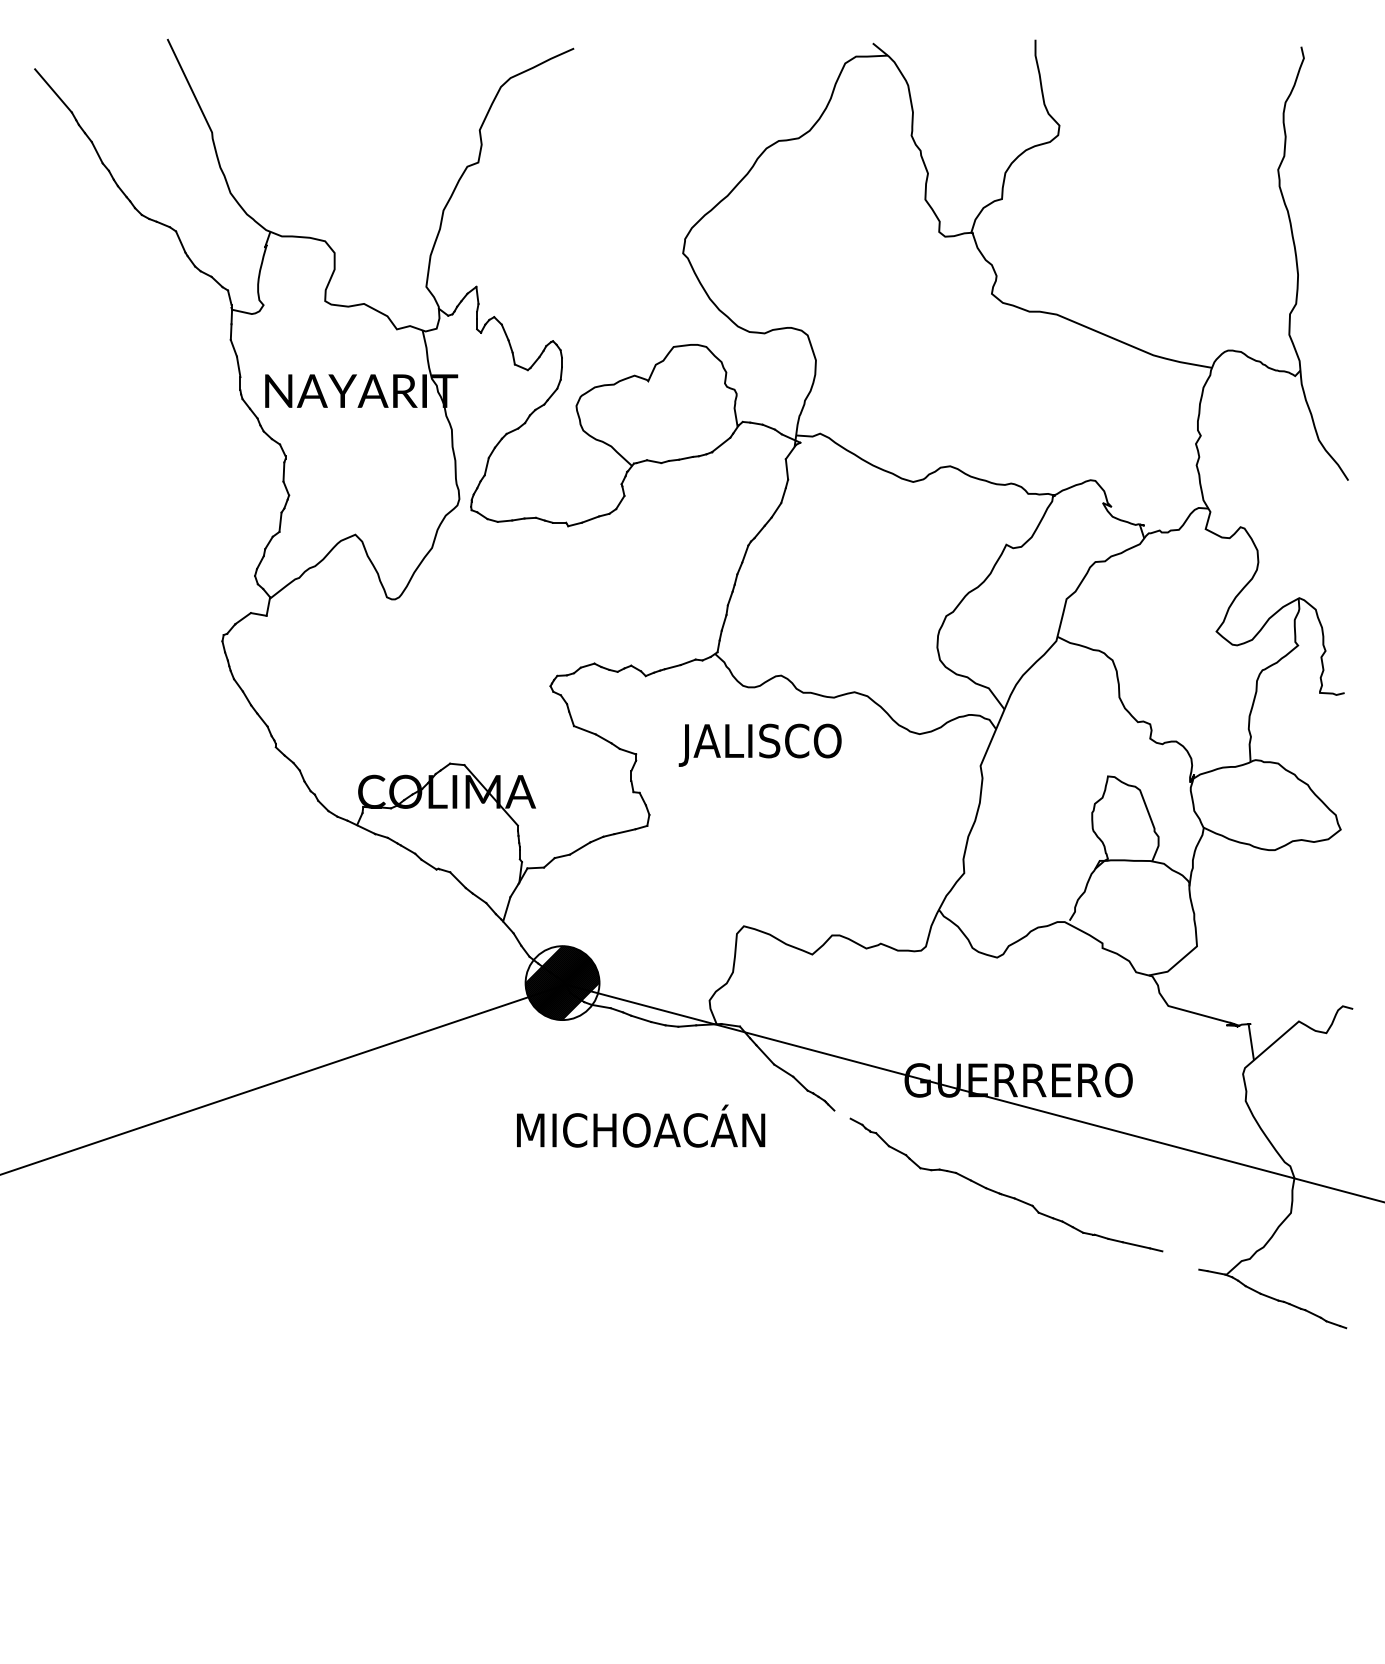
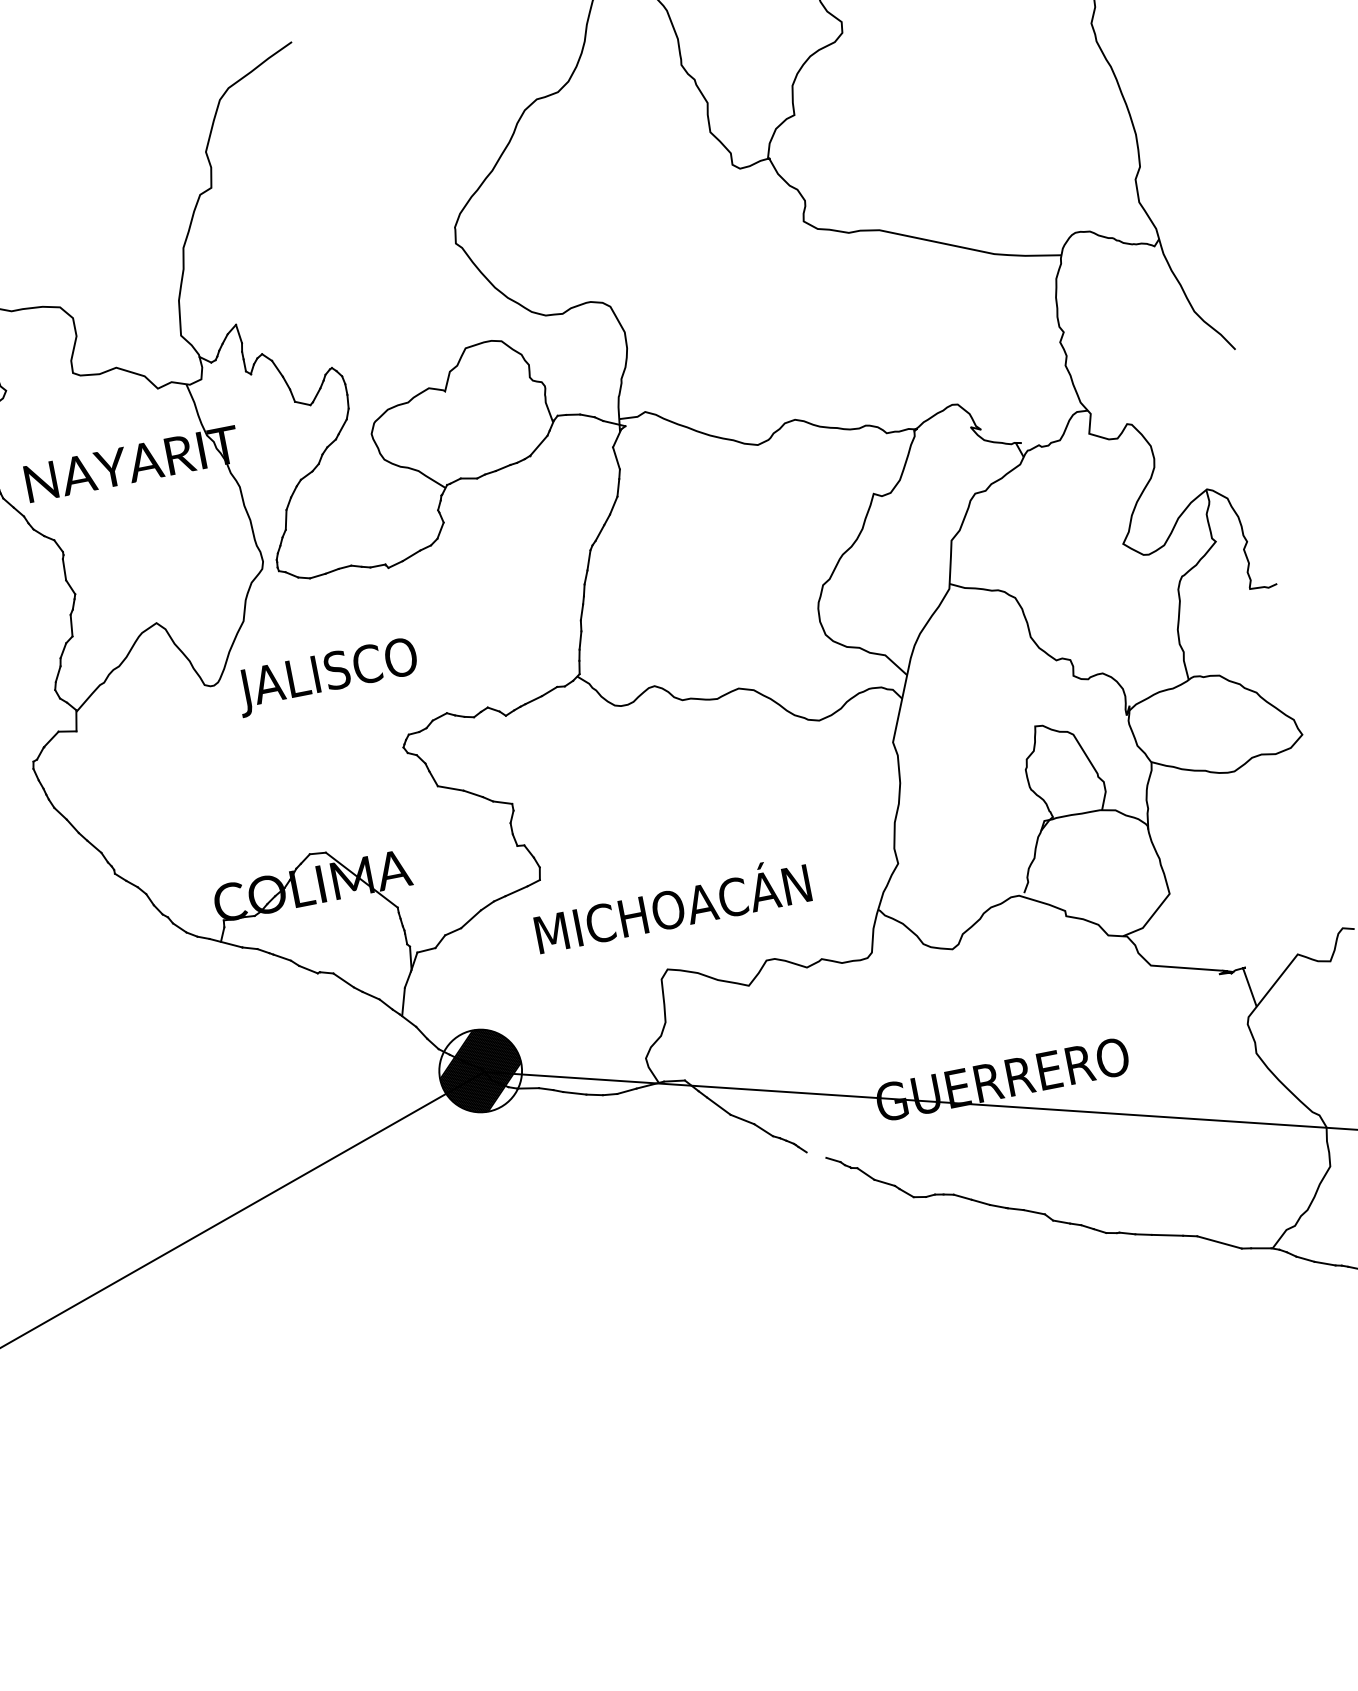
text: (759, 744) -> (326, 676), moved
text: (641, 1125) -> (672, 903), moved
line: (1180, 1260) -> (1219, 1242), added

